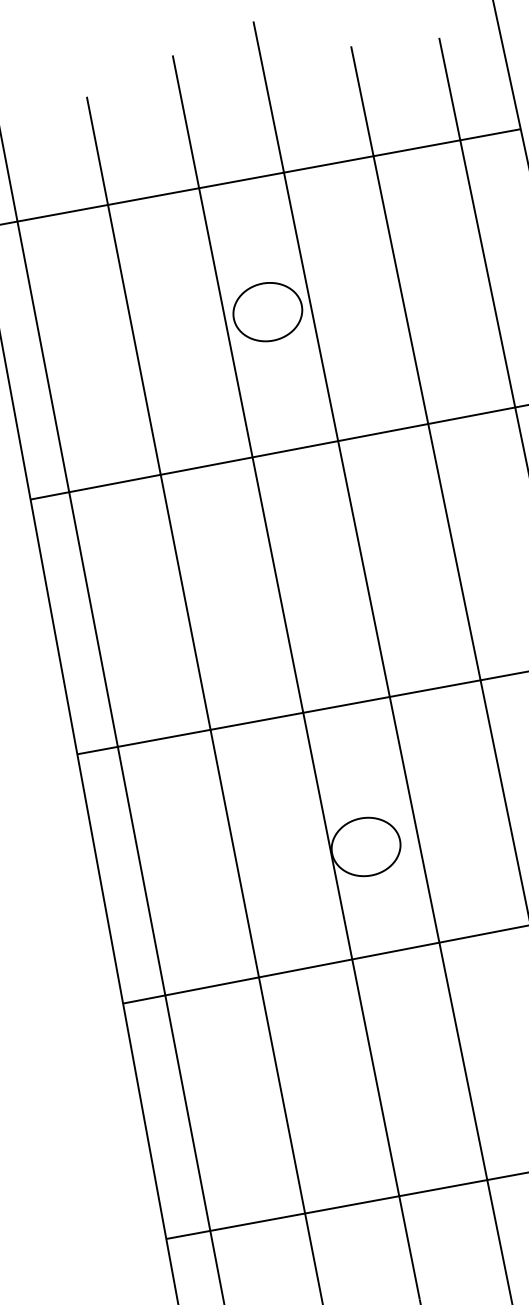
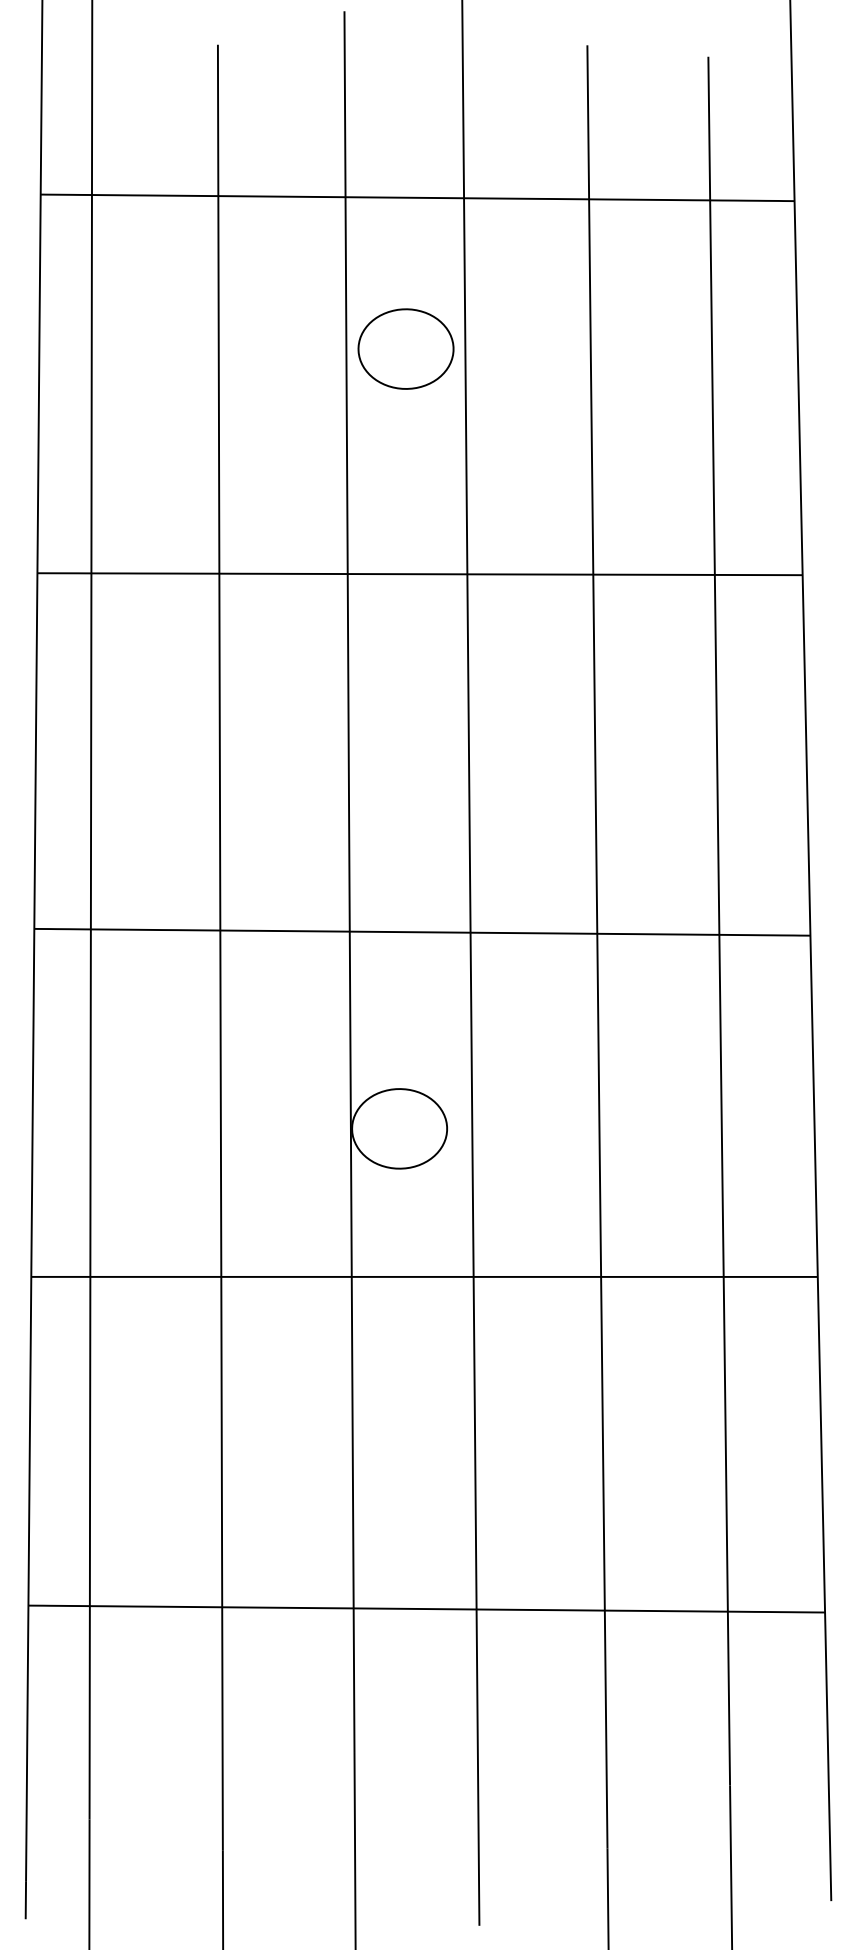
part: (267, 311) -> (405, 348), moved

